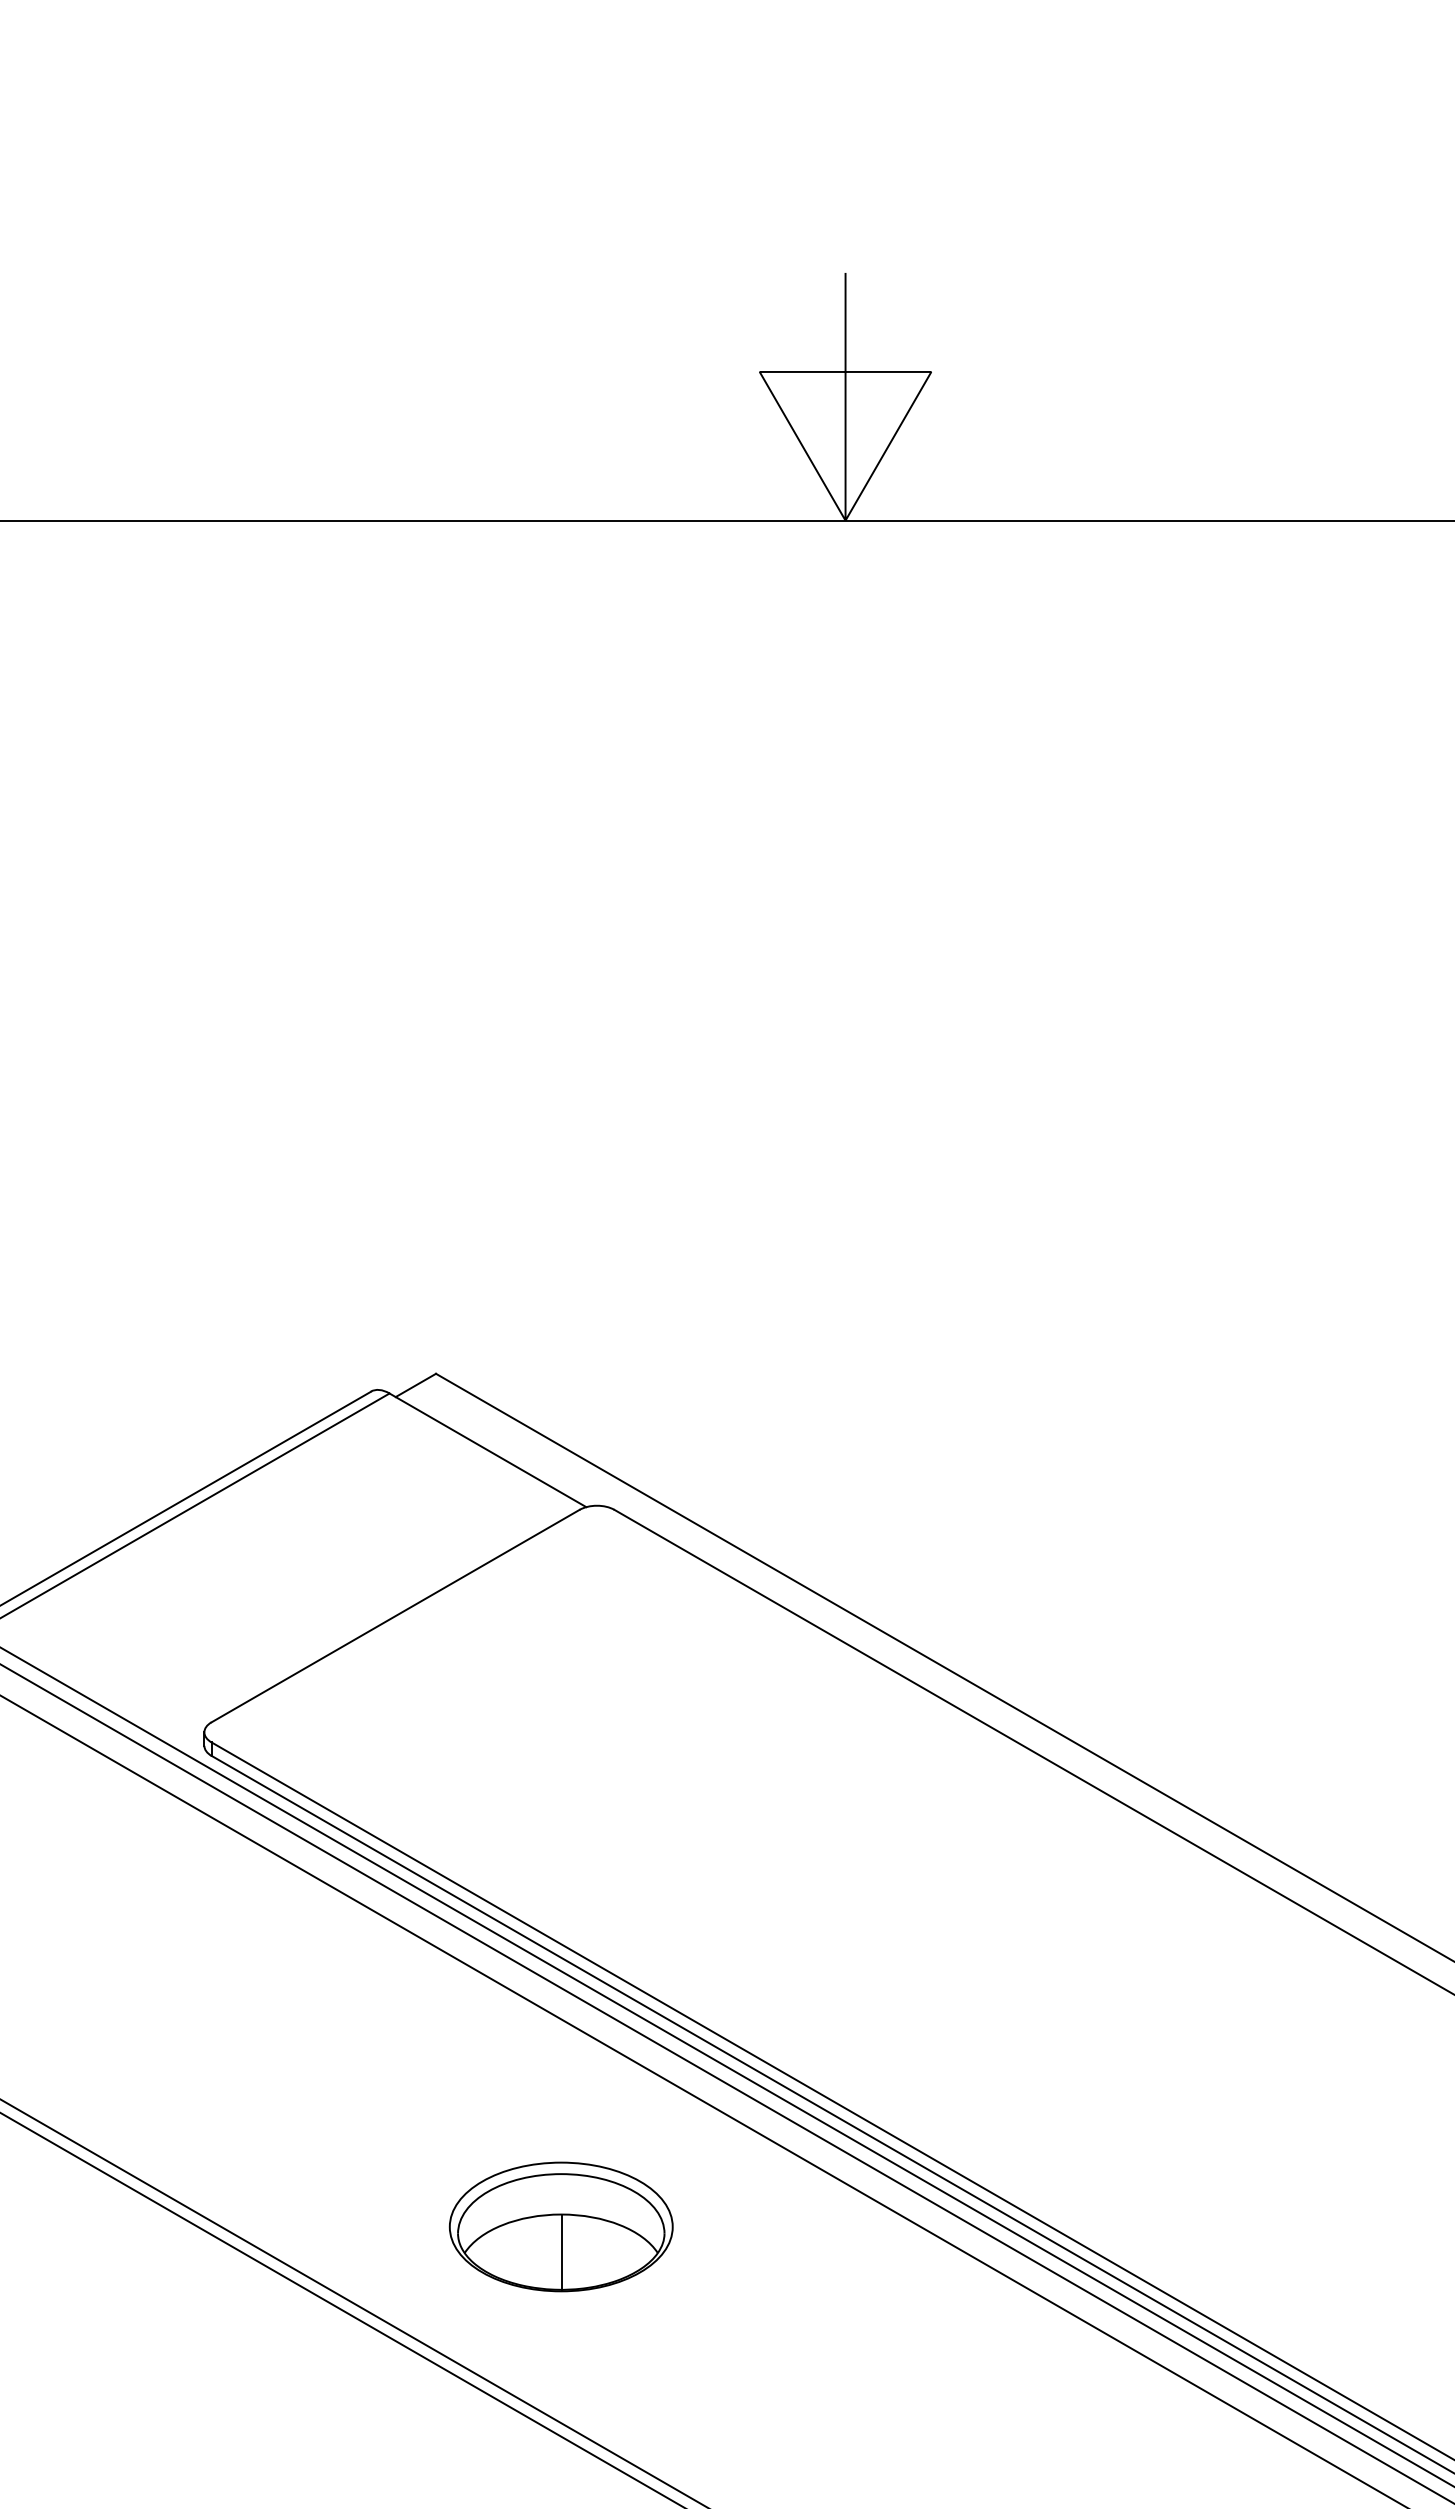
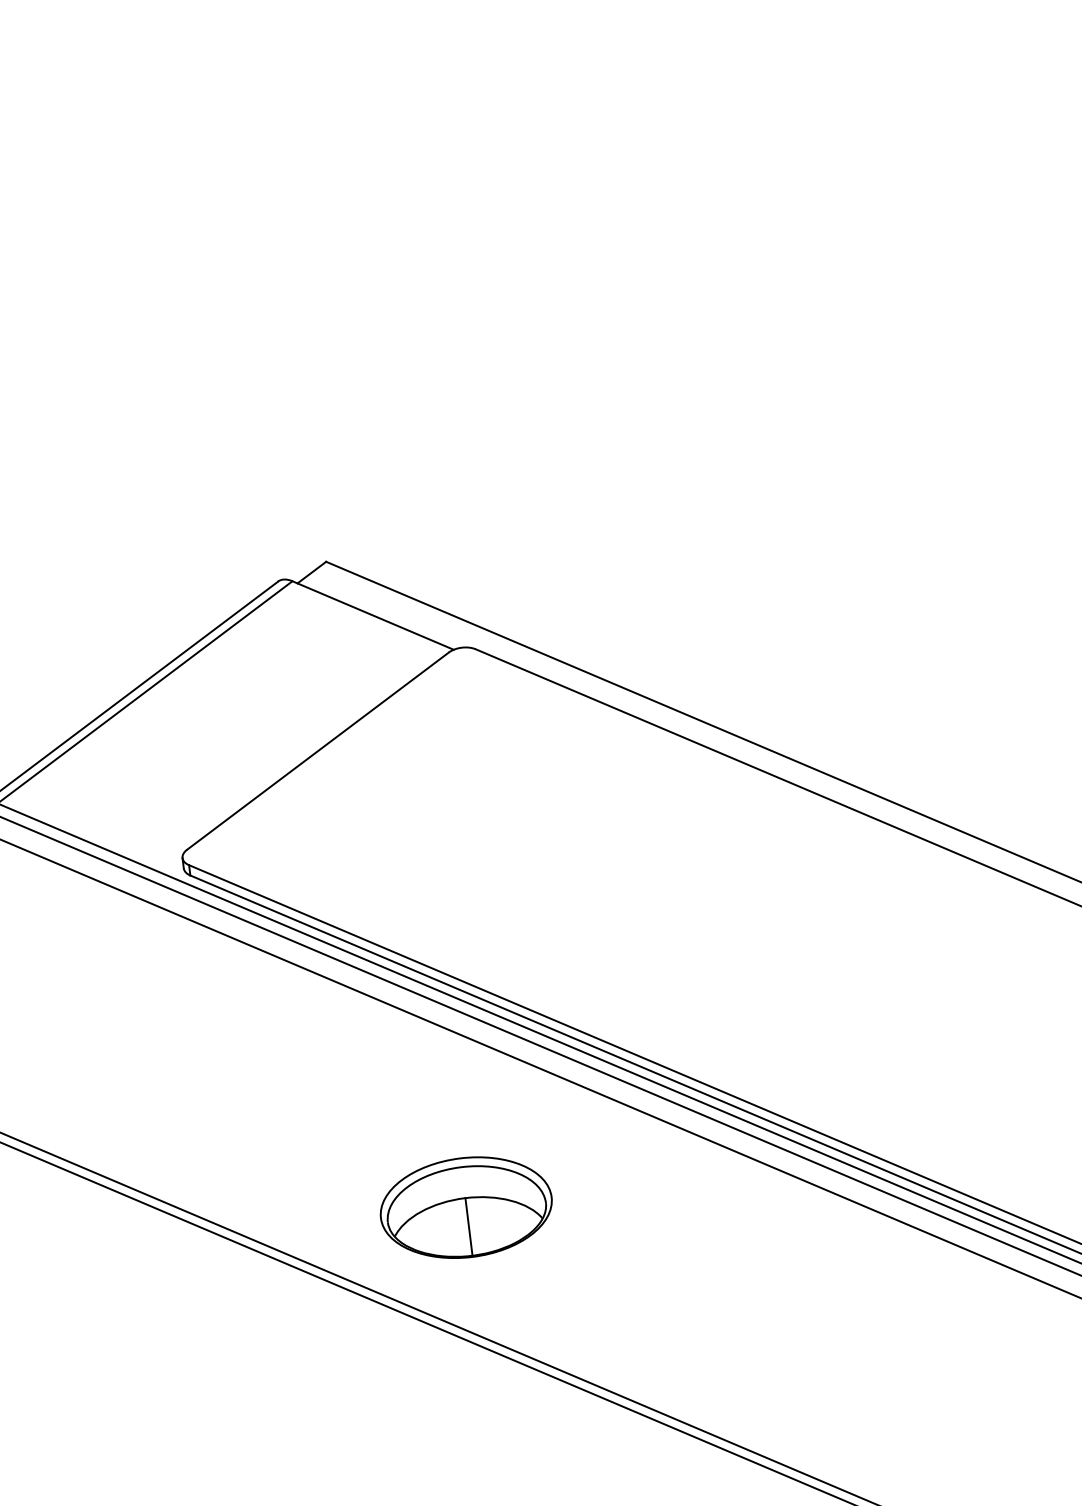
part: (560, 2226) -> (465, 1207), moved

